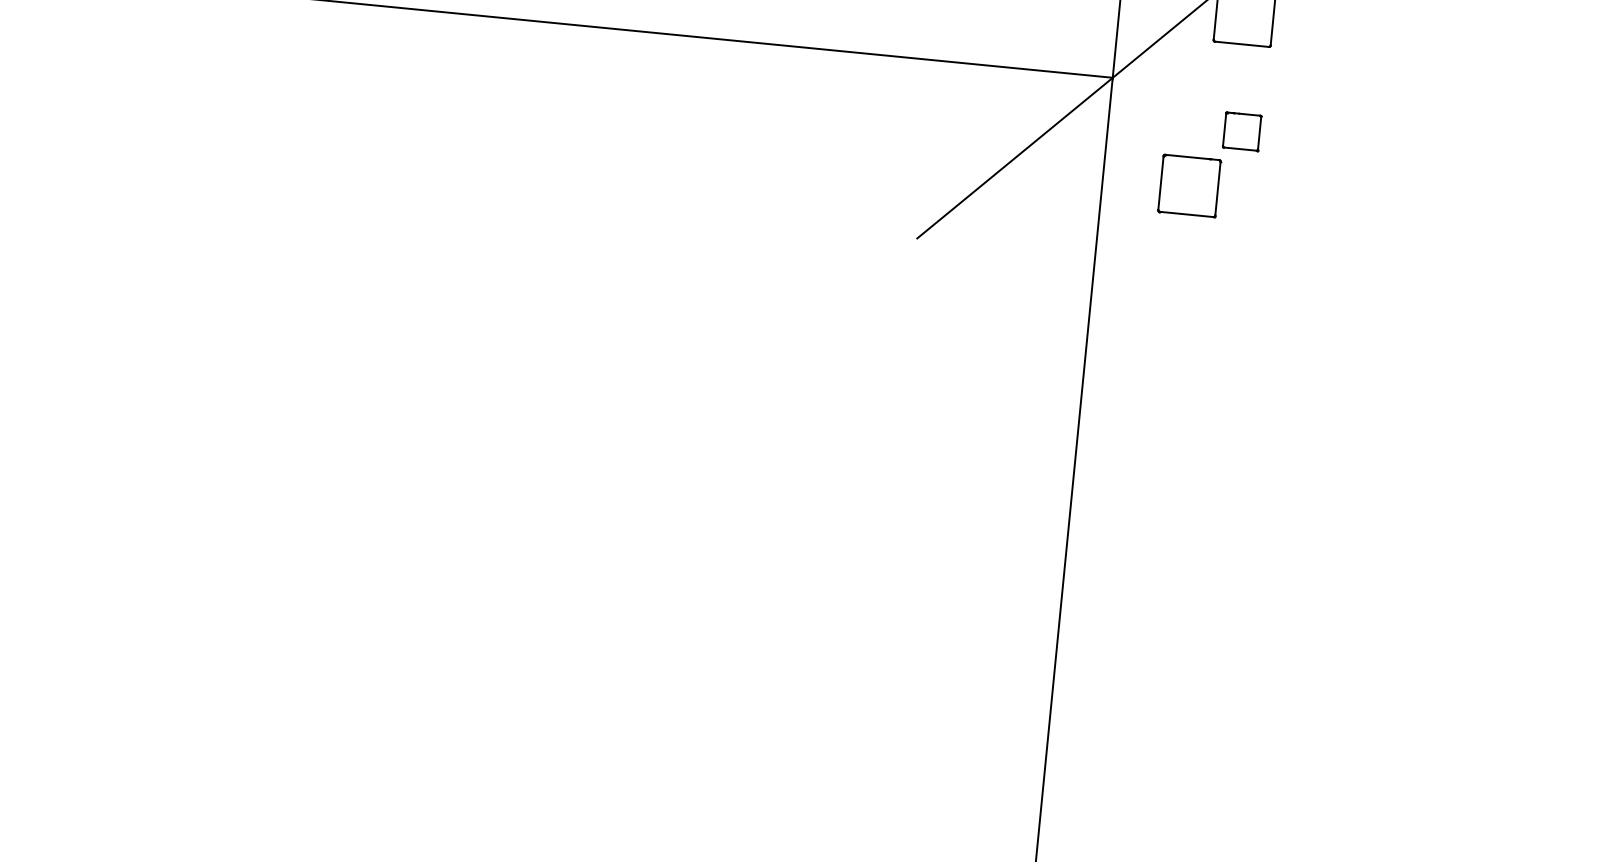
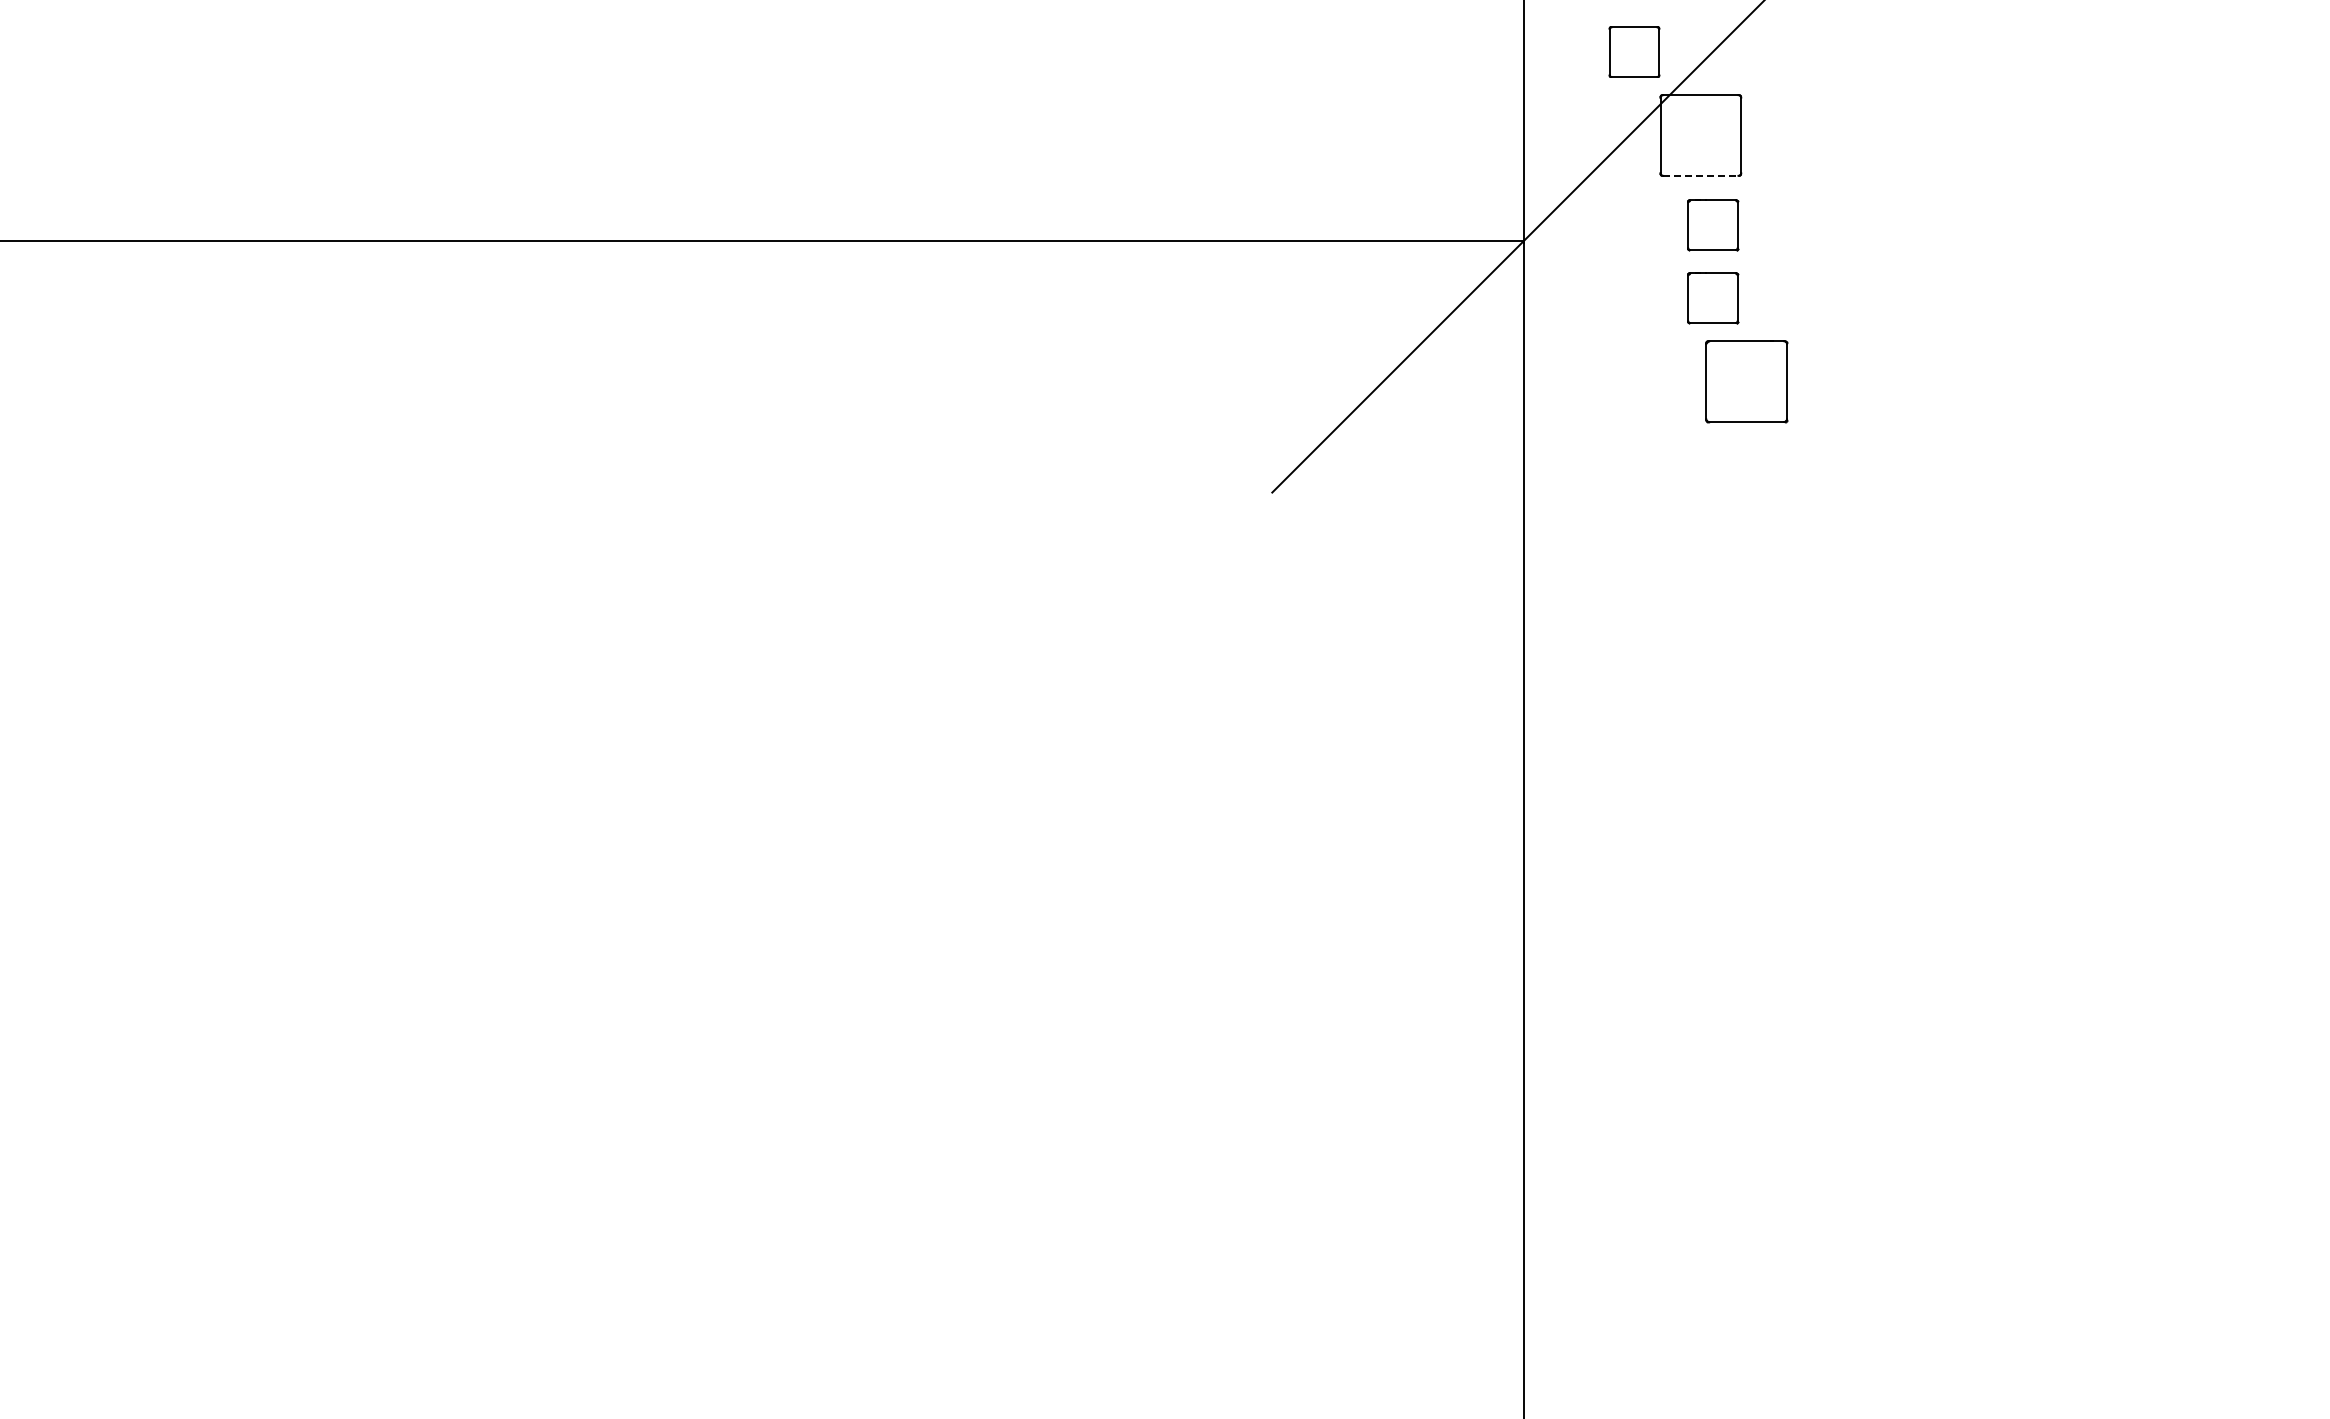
line: (1241, 44) -> (1700, 175), solid -> dashed
part: (1247, 80) -> (1713, 225), added
part: (1189, 185) -> (1746, 381), moved

